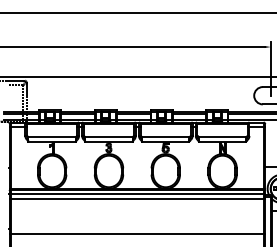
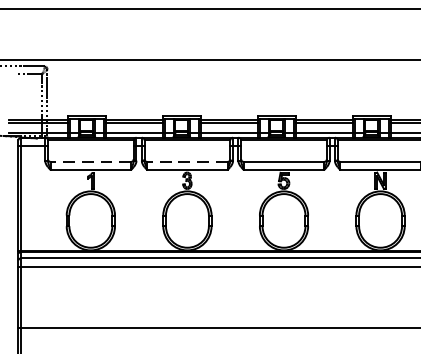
line: (52, 136) -> (91, 161), solid -> dashed
line: (108, 136) -> (186, 161), solid -> dashed

